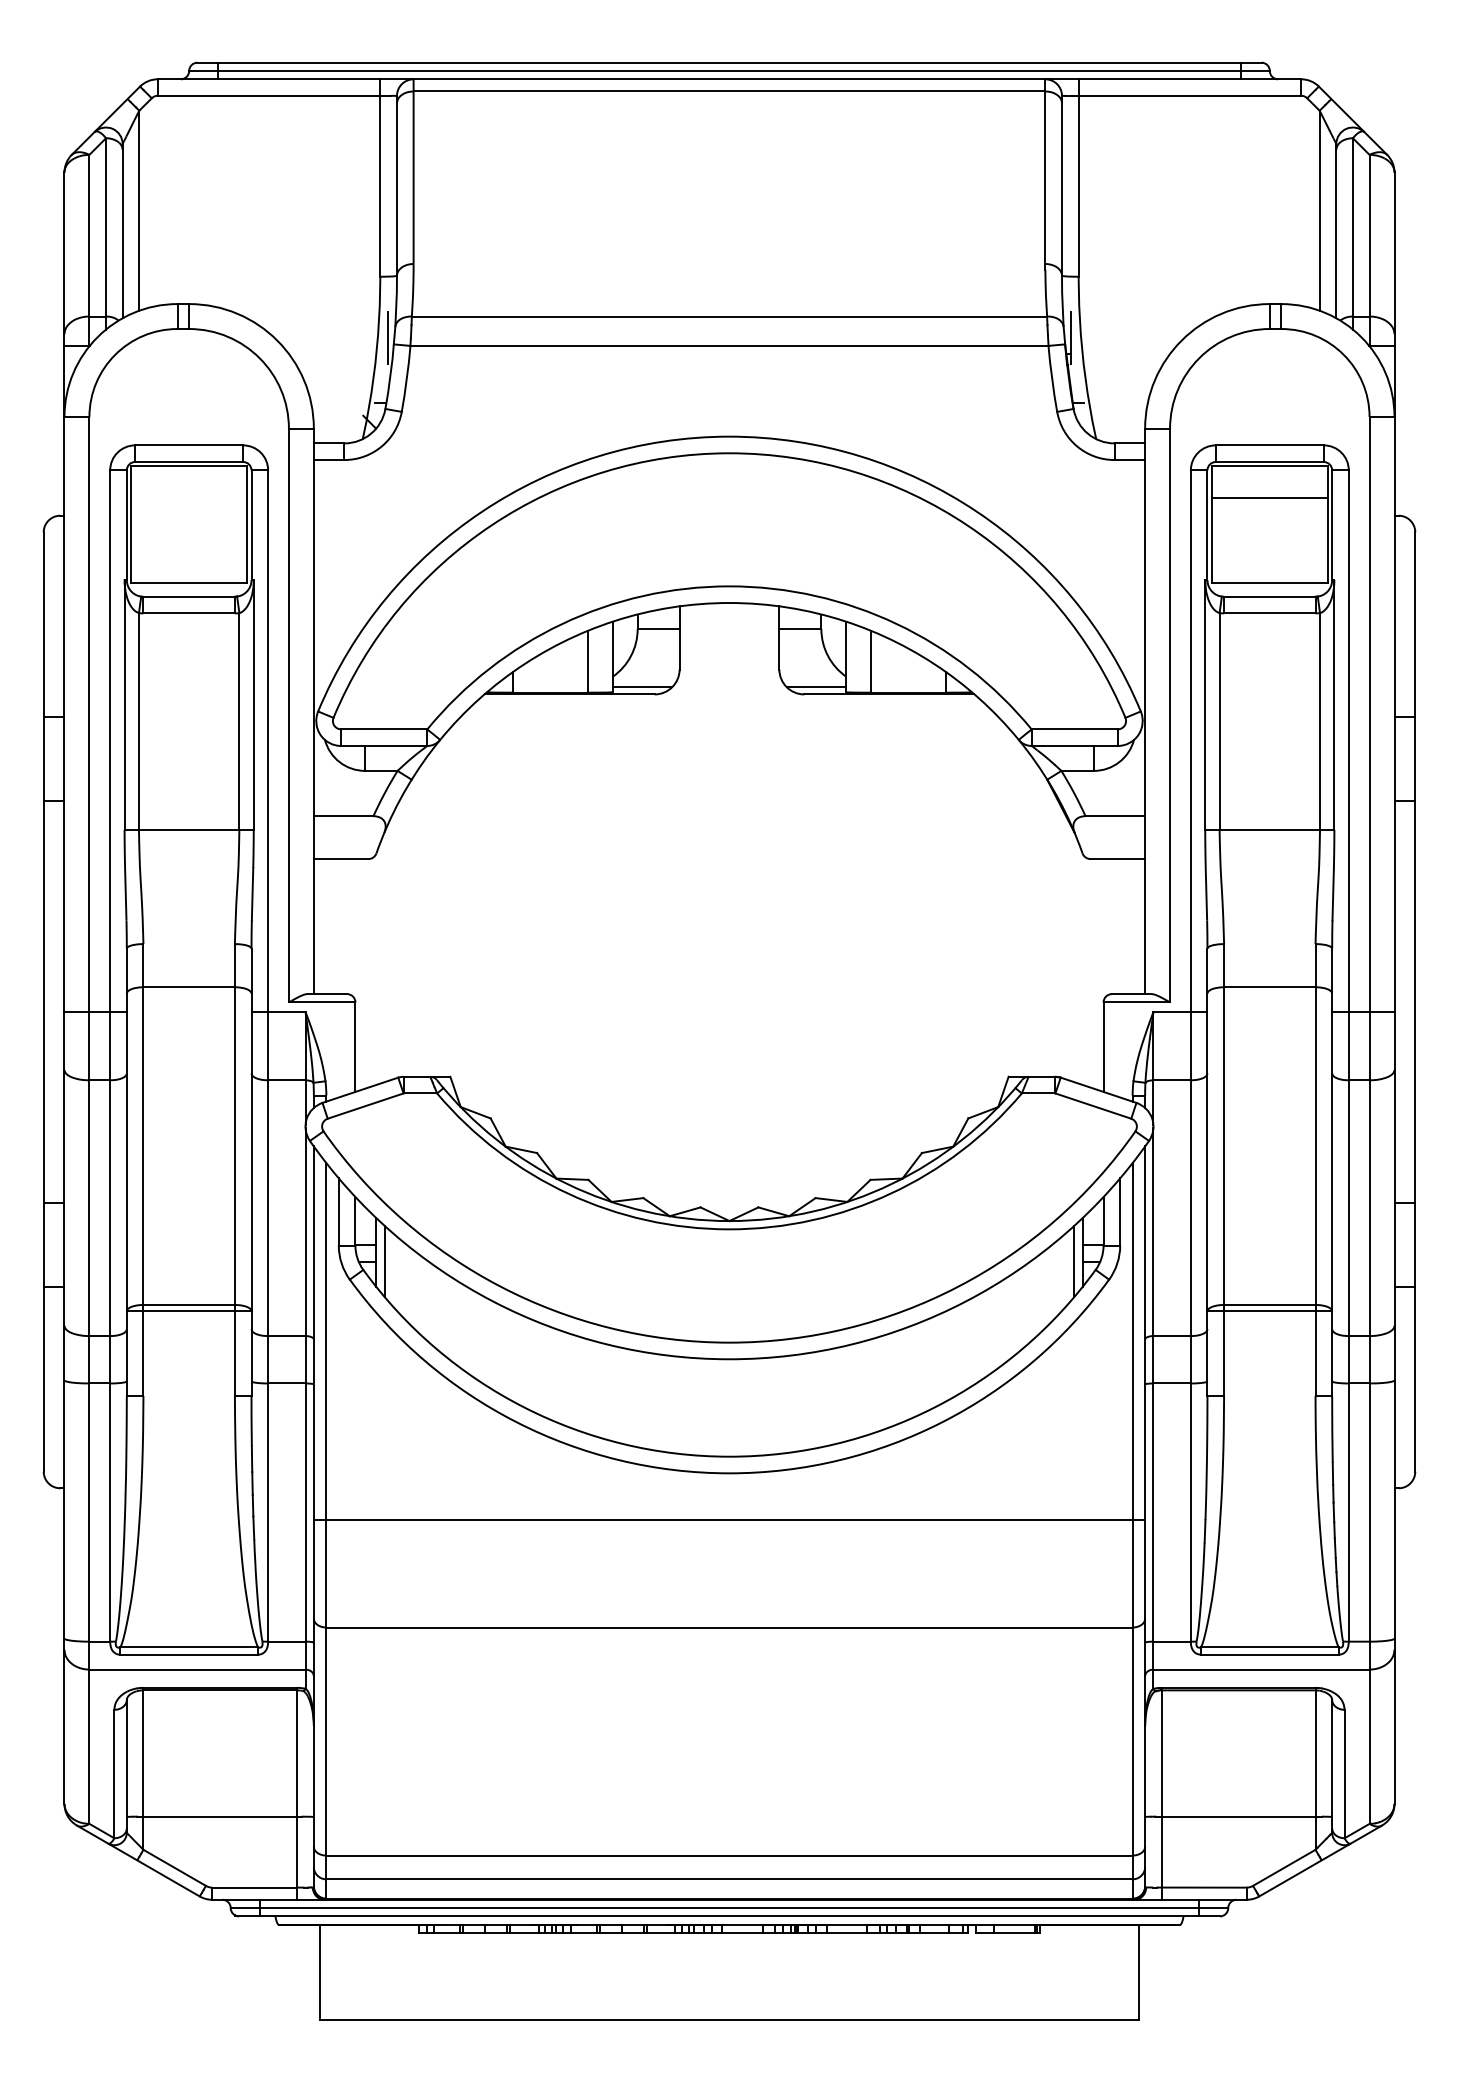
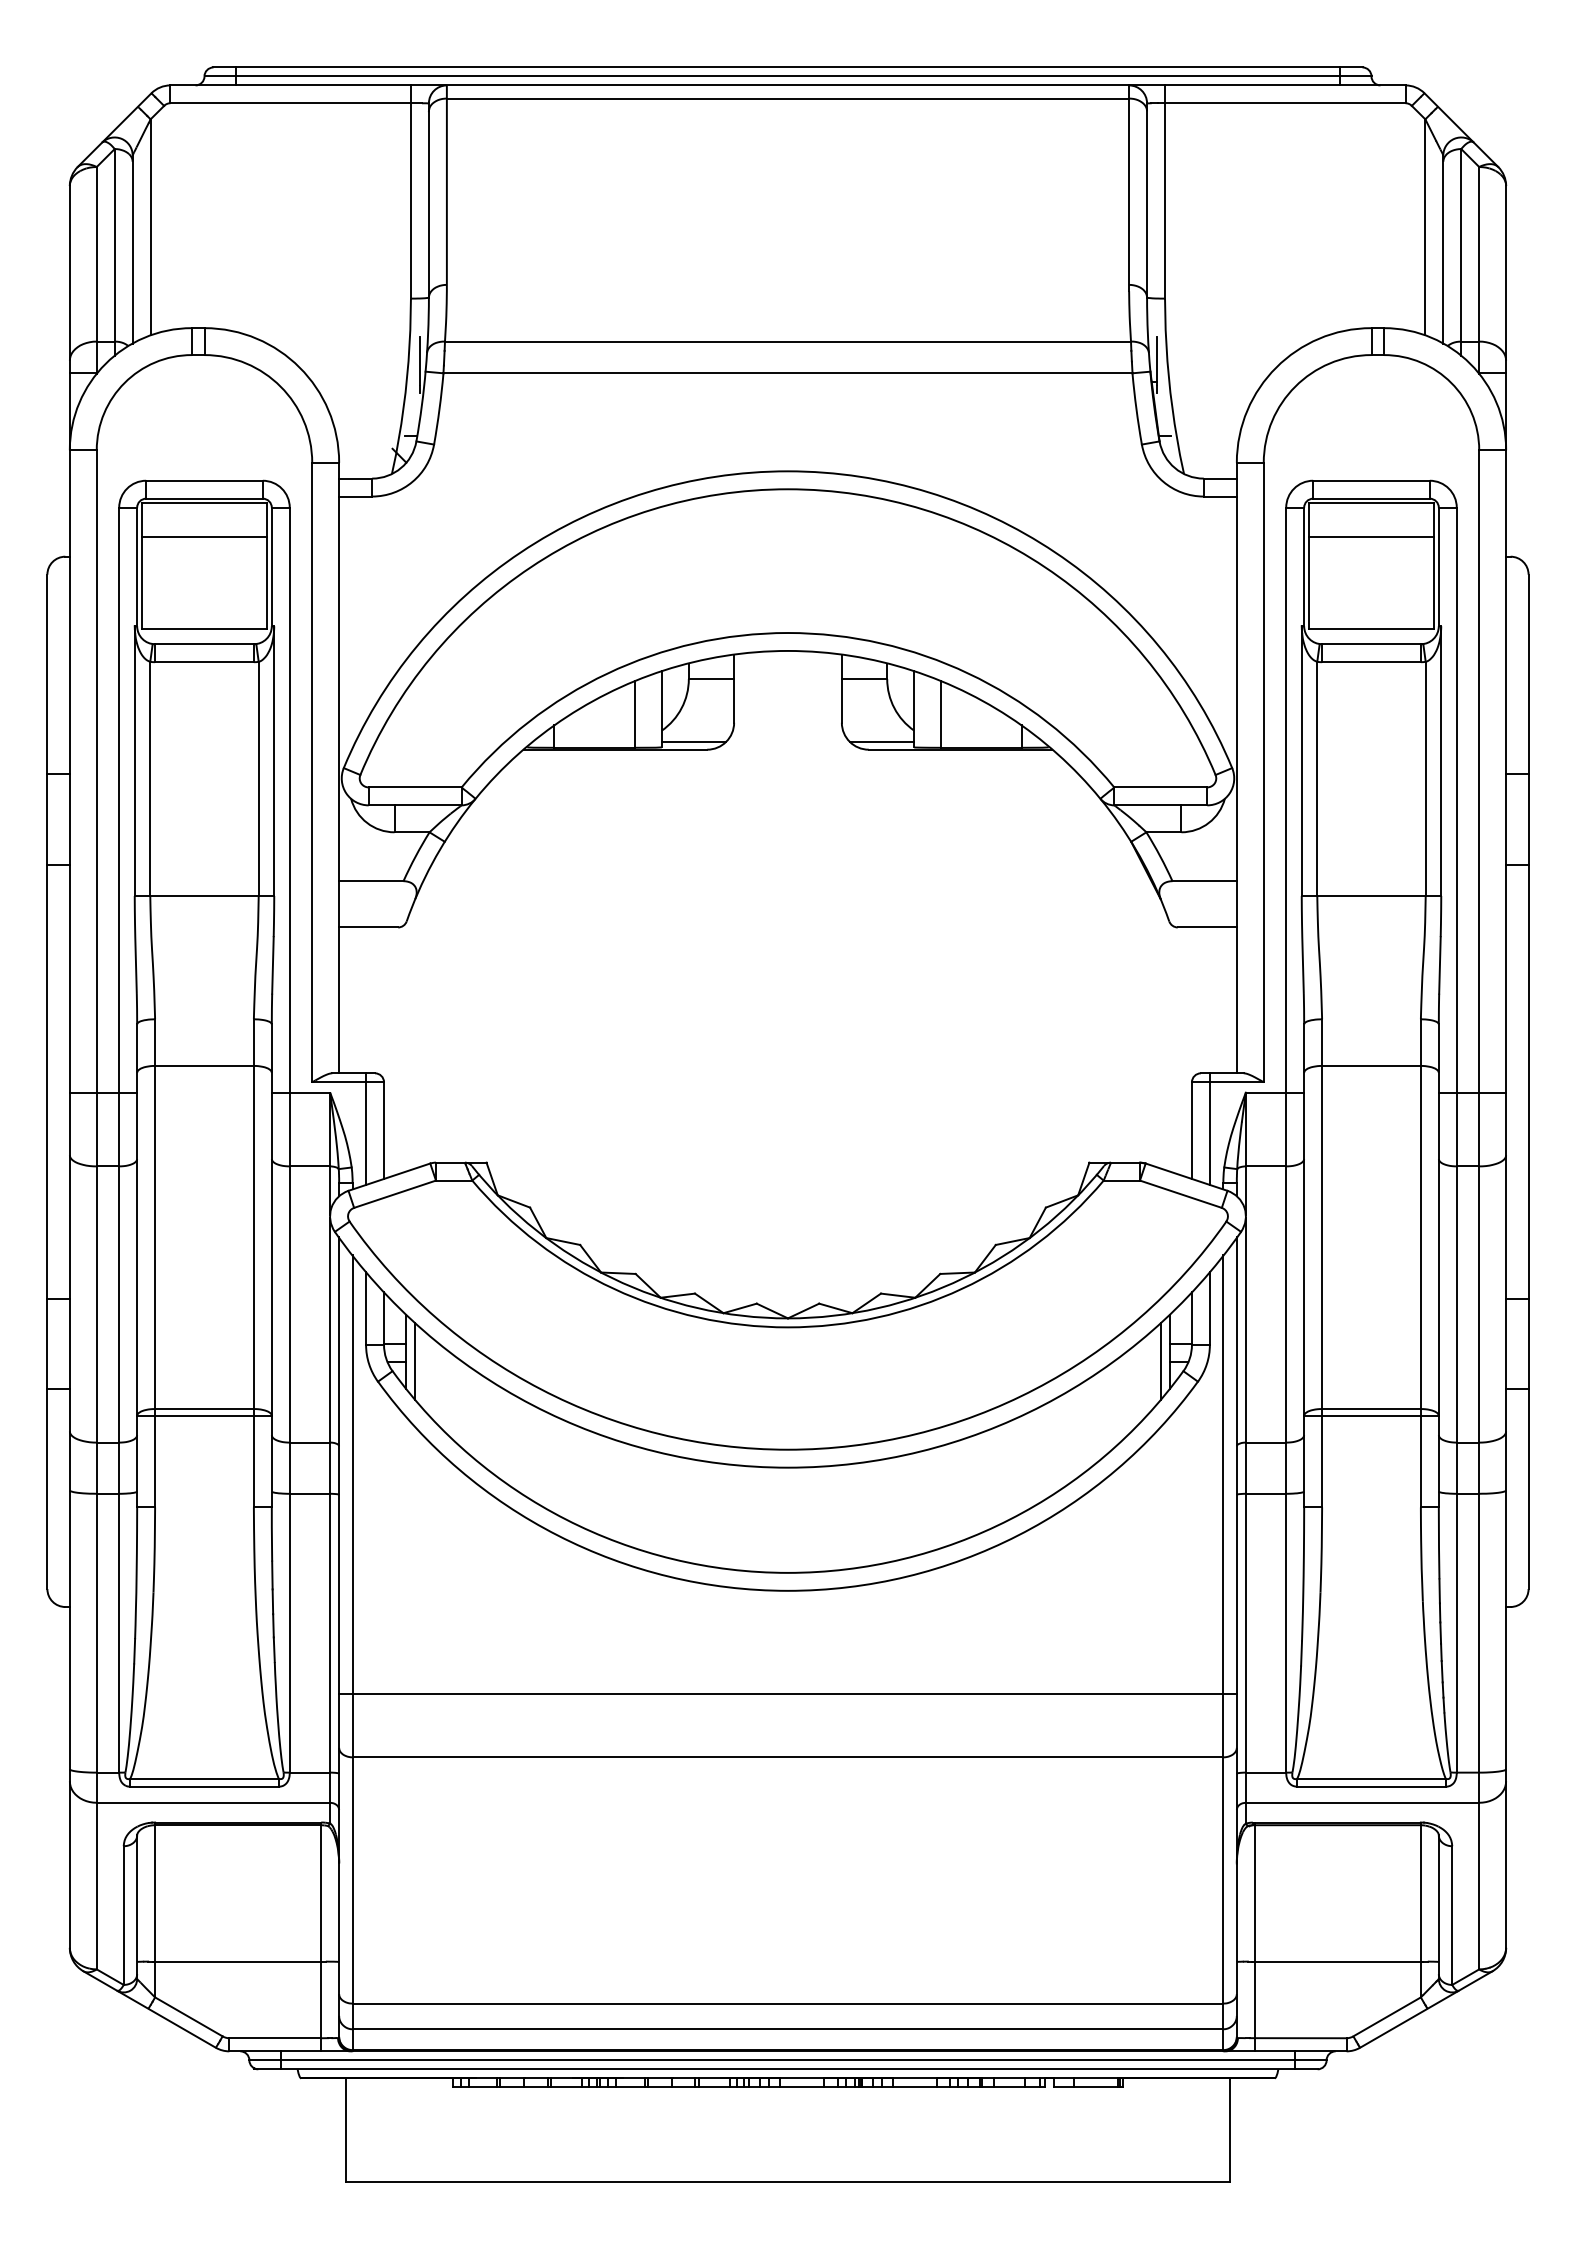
line: (189, 497) -> (204, 537), added
line: (339, 1046) -> (366, 1129), added
line: (1119, 1046) -> (1209, 1129), added
line: (729, 1519) -> (787, 1693), moved

